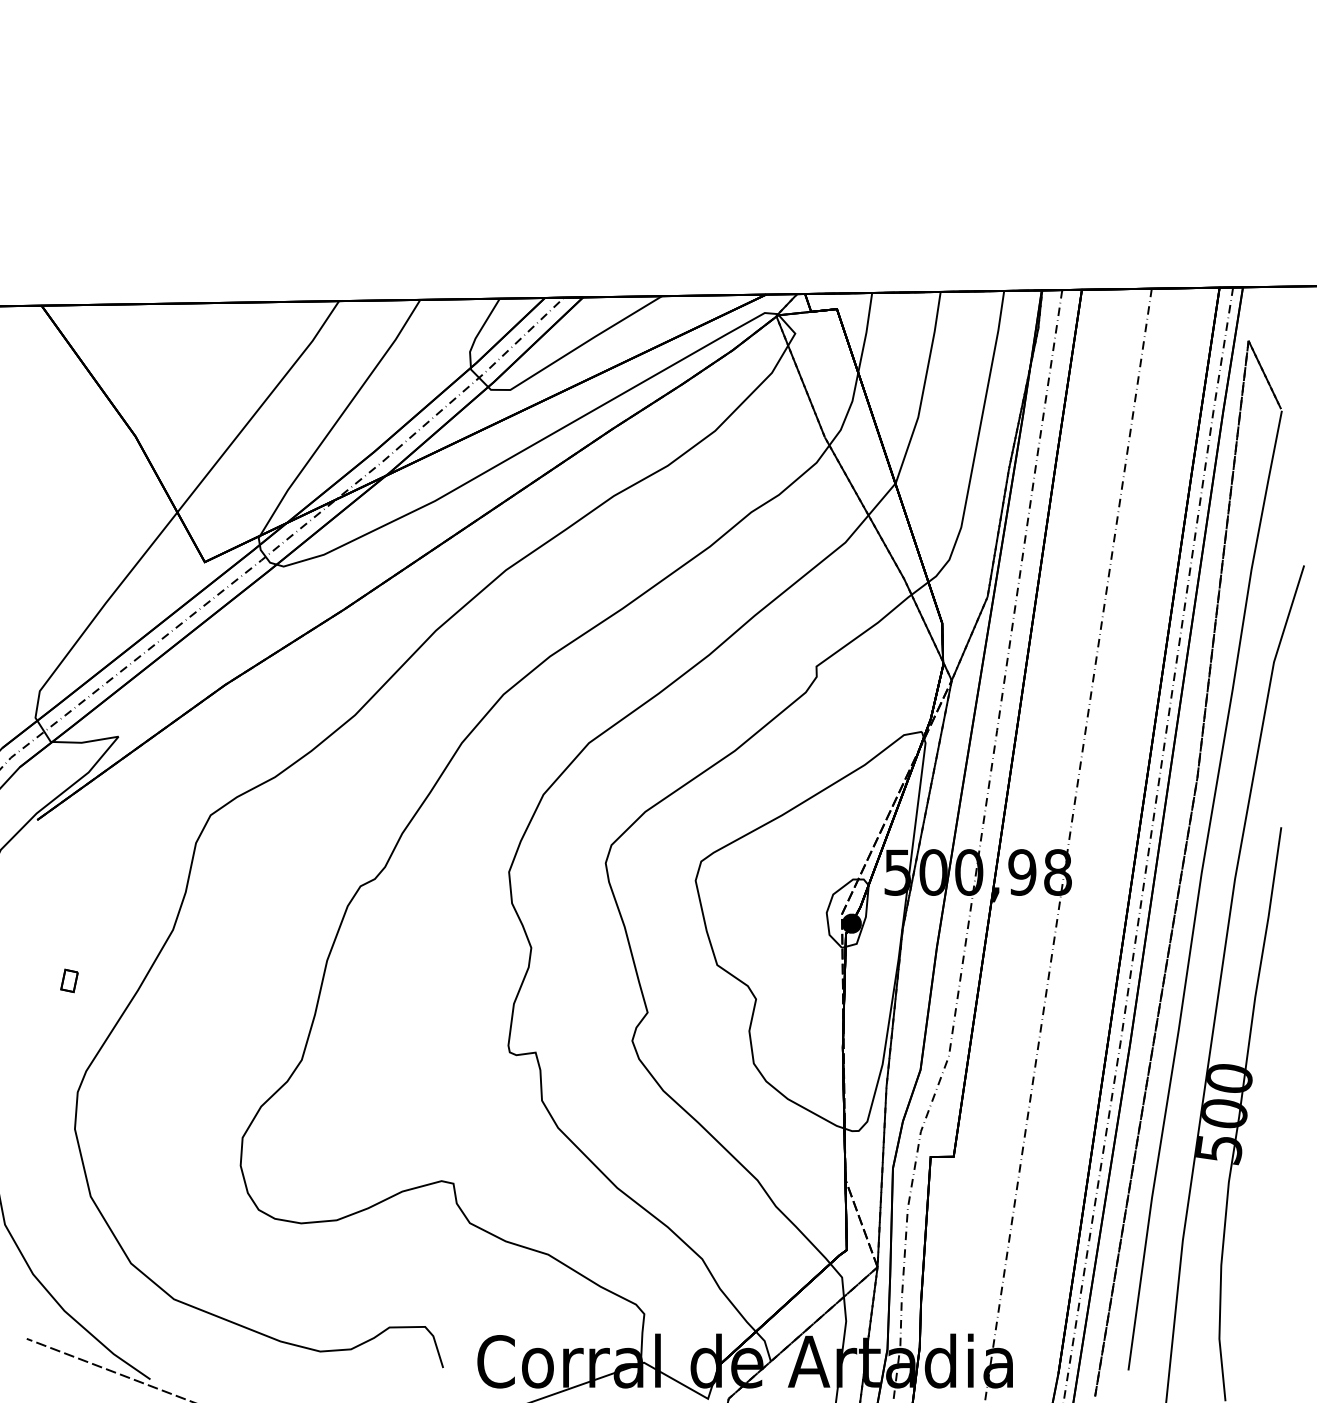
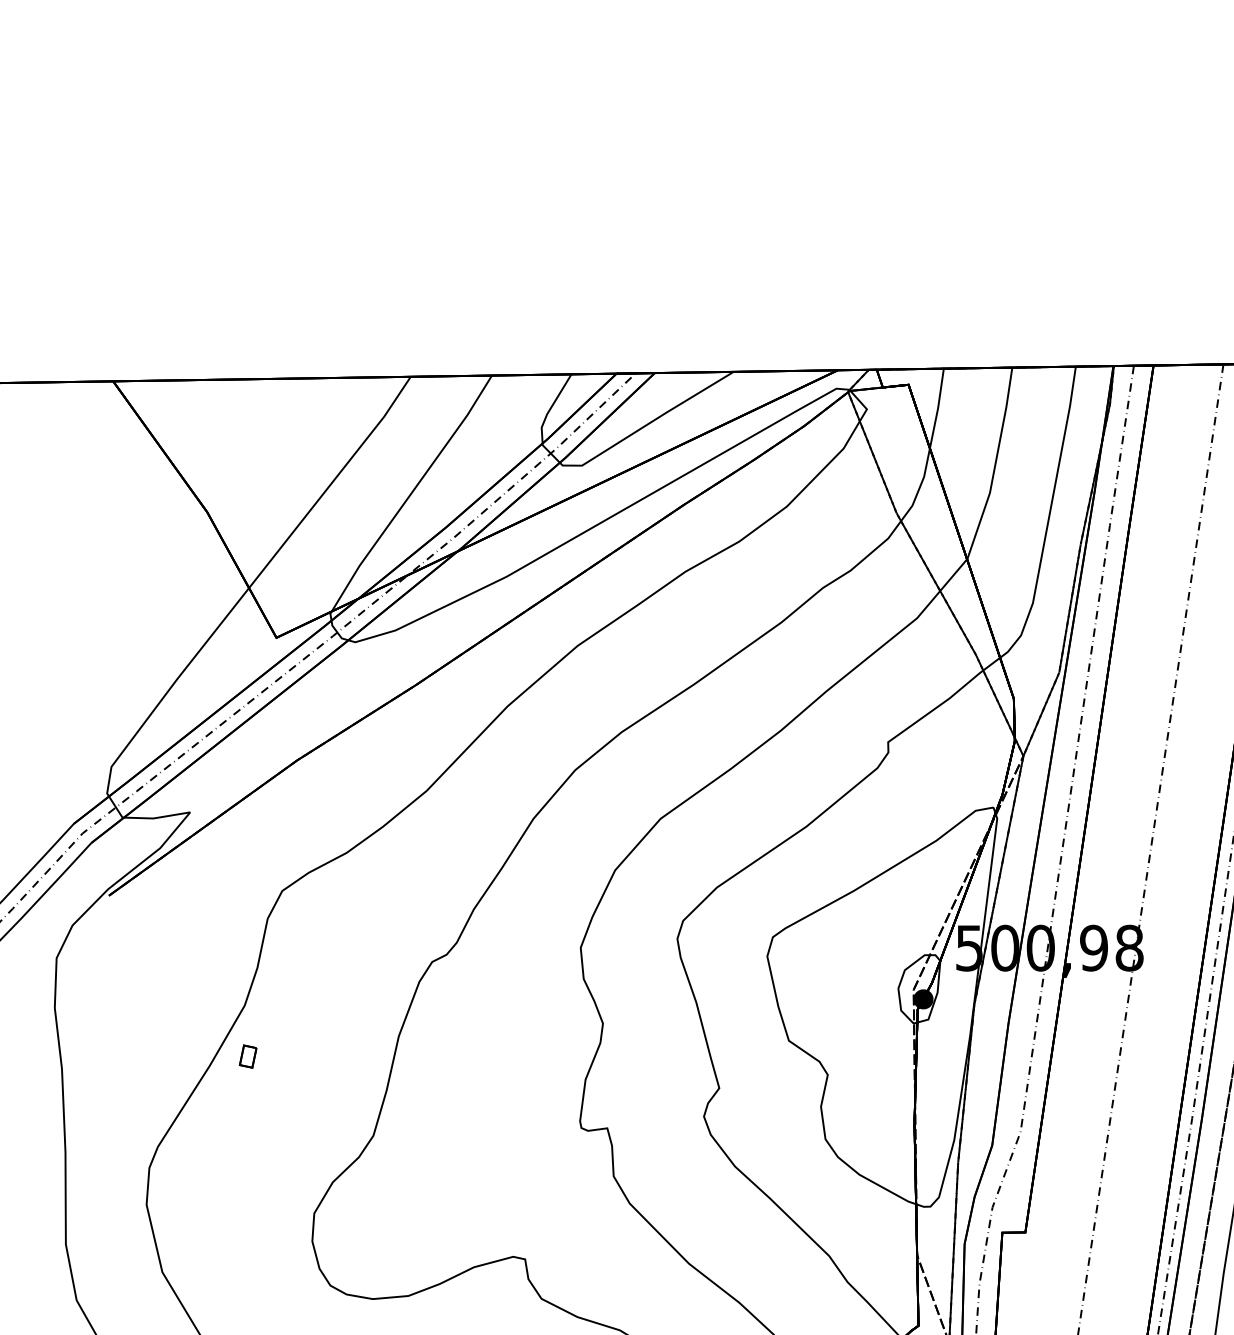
part: (69, 980) -> (248, 1056), moved

